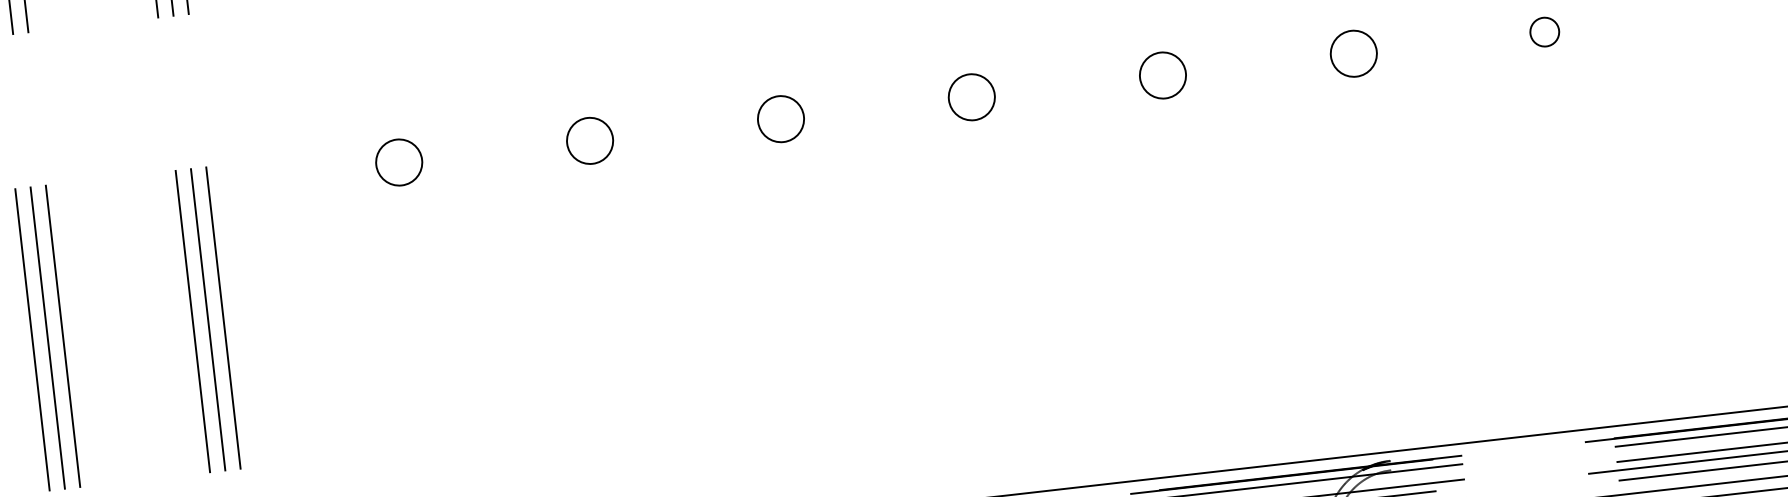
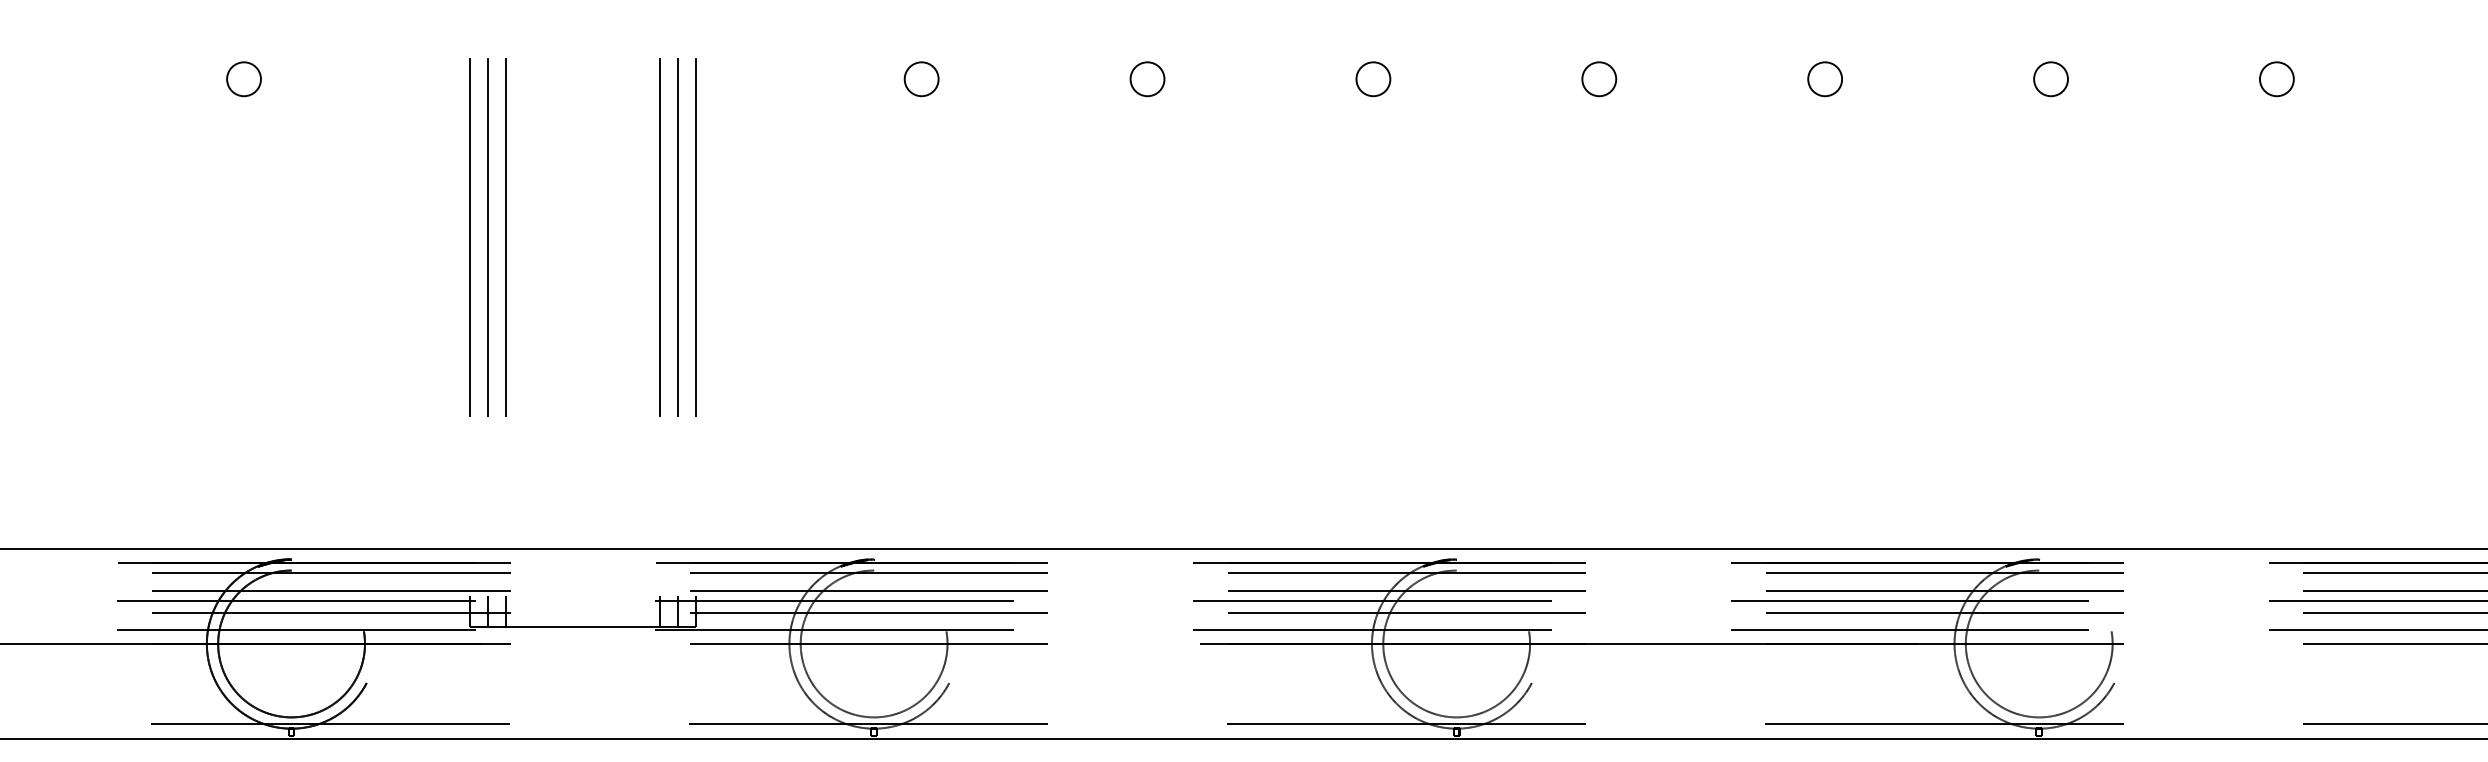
circle: (1353, 54) -> (2050, 79), size x0.62
circle: (1162, 75) -> (1824, 79), size x0.62
circle: (972, 97) -> (1599, 79), size x0.62
circle: (781, 119) -> (1373, 79), size x0.62
circle: (590, 141) -> (1147, 79), size x0.62
circle: (399, 162) -> (921, 79), size x0.62

